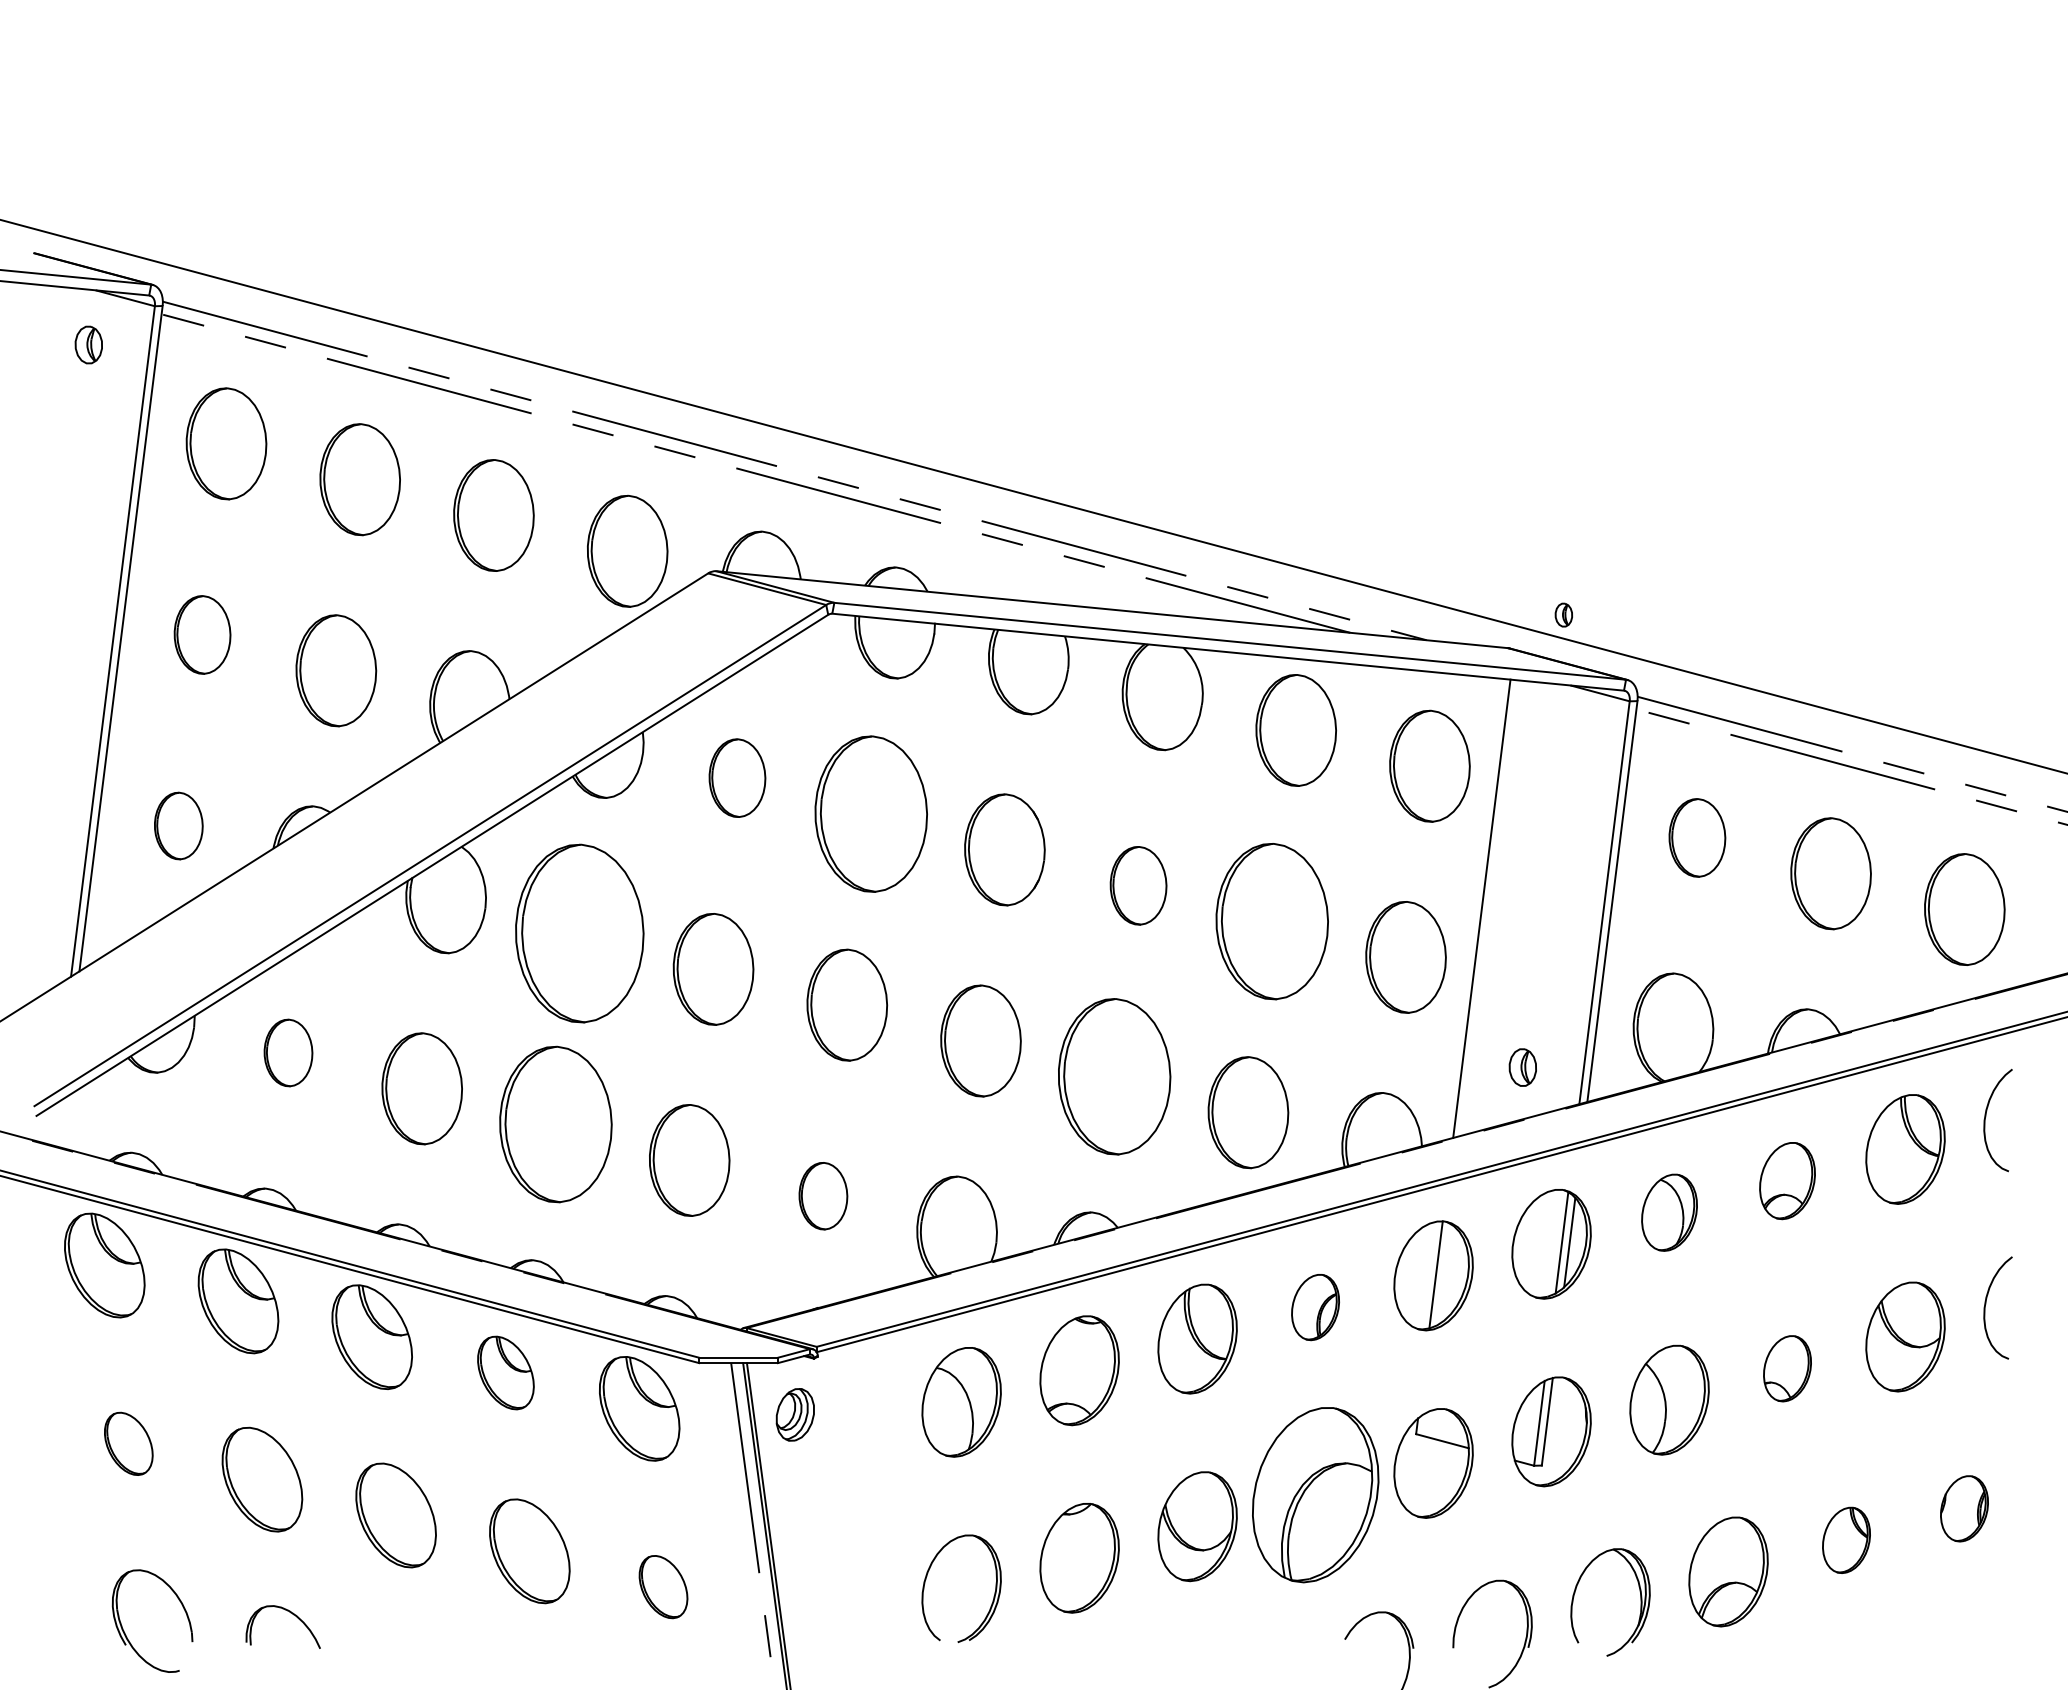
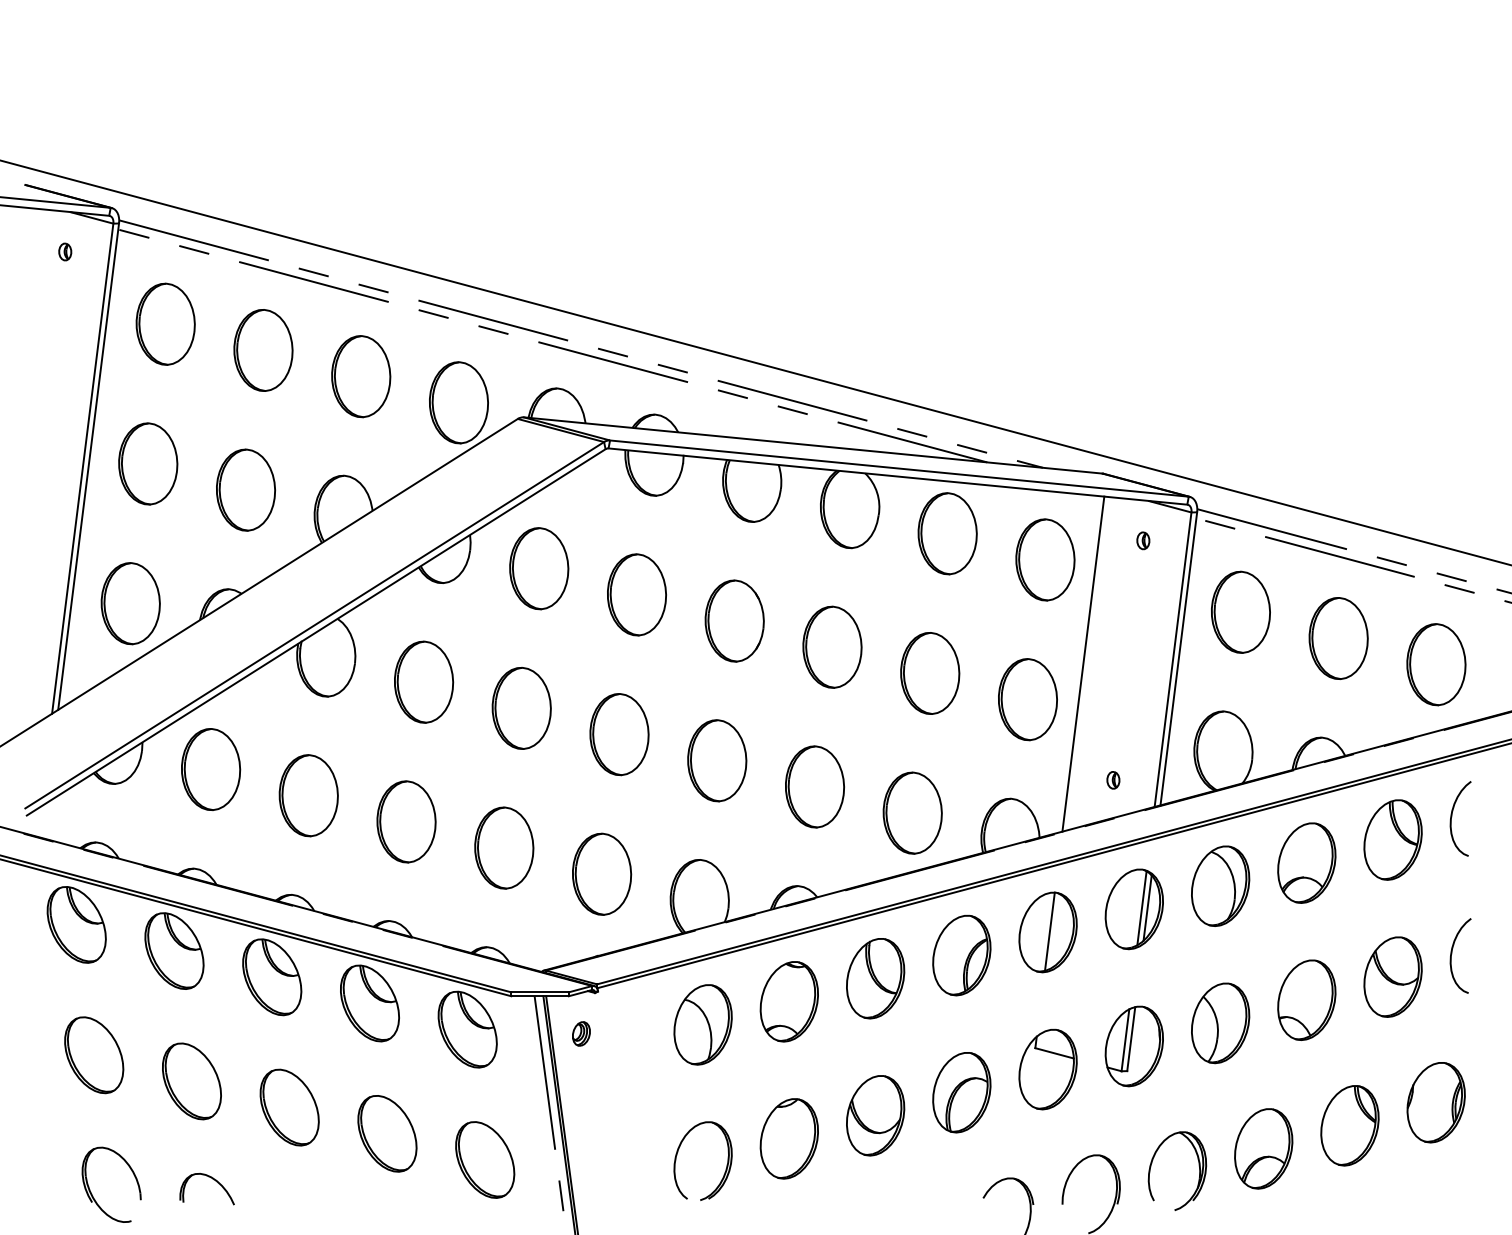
part: (89, 344) -> (65, 251), size x0.62
part: (1563, 614) -> (1143, 540), moved
part: (202, 634) -> (148, 463), size x1.43
part: (737, 777) -> (539, 568), size x1.43
part: (870, 813) -> (636, 594), size x0.71
part: (178, 825) -> (130, 603), size x1.67
part: (1697, 837) -> (1241, 612), size x1.43
part: (1138, 885) -> (832, 647), size x1.43
part: (1272, 921) -> (930, 673), size x0.71
part: (579, 933) -> (423, 682), size x0.62
part: (288, 1052) -> (211, 769), size x1.67
part: (1522, 1067) -> (1113, 780), size x0.62
part: (1114, 1076) -> (814, 786), size x0.71
part: (555, 1124) -> (406, 821), size x0.71
part: (1787, 1180) -> (1306, 862), size x1.43
part: (823, 1195) -> (602, 873), size x1.67
part: (1669, 1212) -> (1220, 886), size x1.43
part: (1315, 1307) -> (961, 955), size x1.67
part: (1787, 1368) -> (1306, 1000), size x1.67
part: (505, 1372) -> (369, 1003), size x1.43
part: (794, 1414) -> (580, 1033), size x0.62
part: (128, 1443) -> (94, 1055), size x1.67
part: (1315, 1494) -> (961, 1092), size x0.62
part: (1964, 1508) -> (1436, 1102), size x1.67
part: (1846, 1540) -> (1349, 1125), size x1.67
part: (663, 1586) -> (485, 1159), size x1.67

